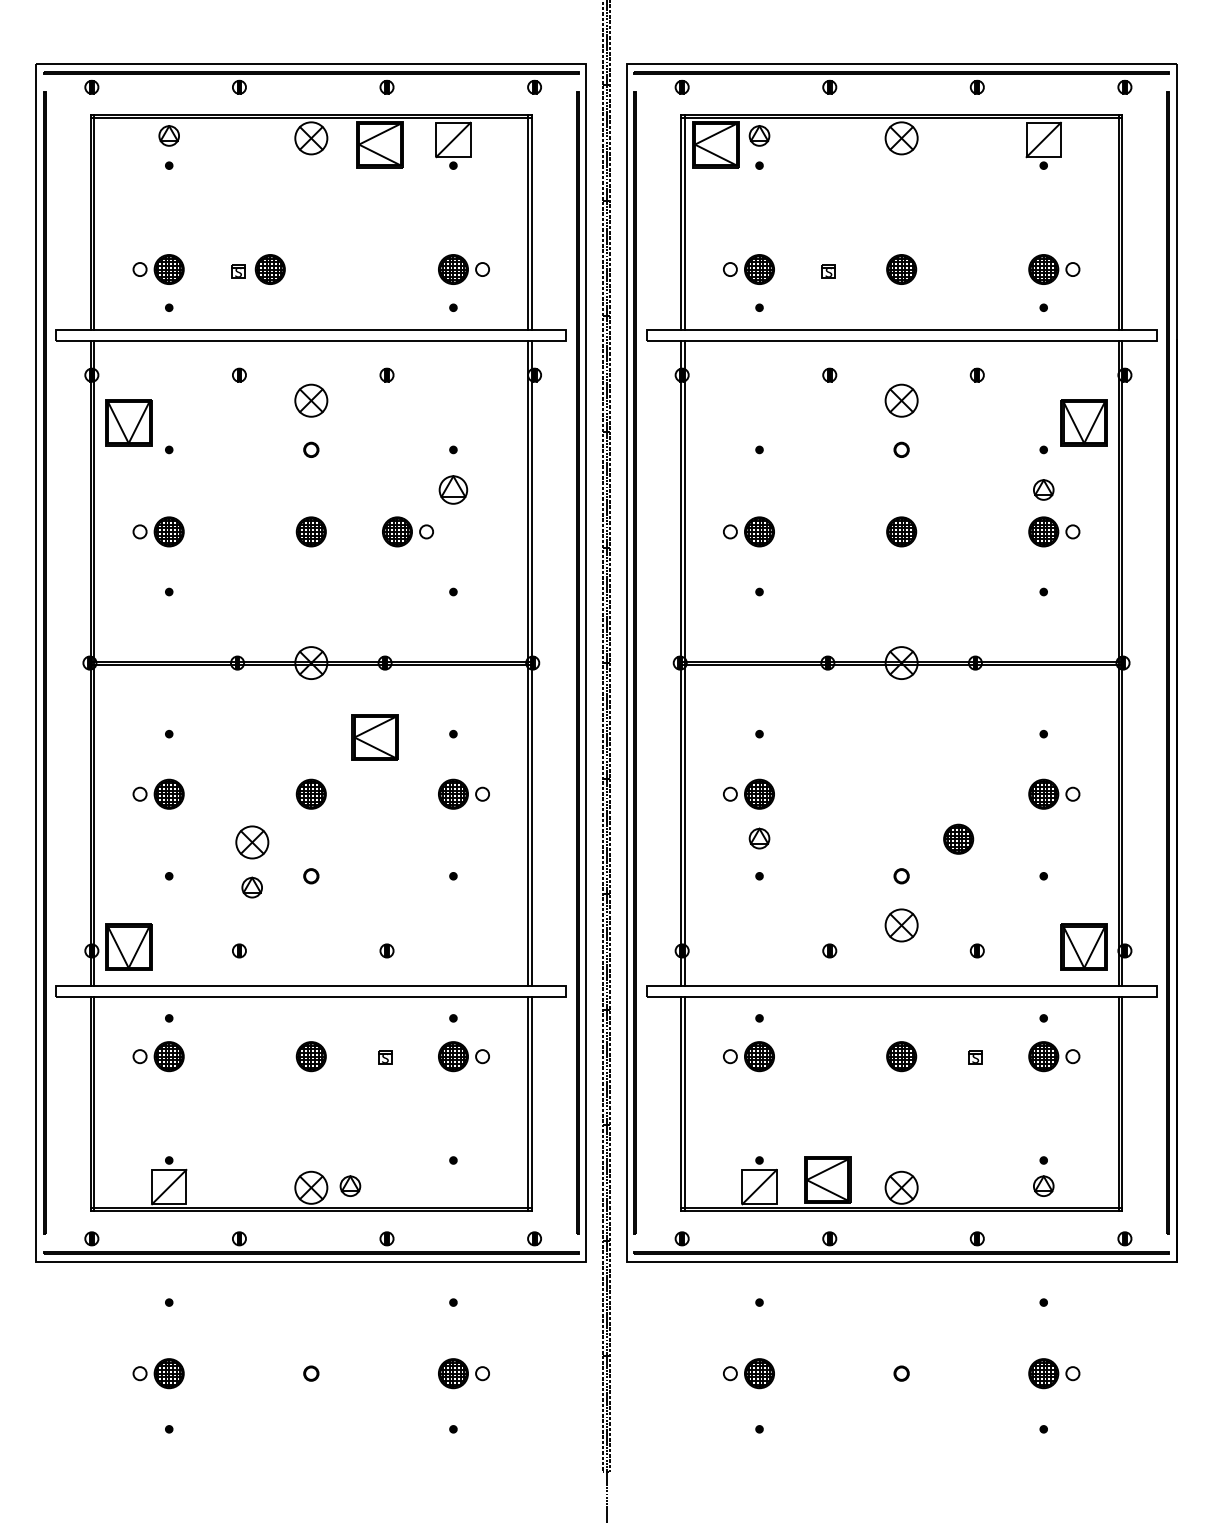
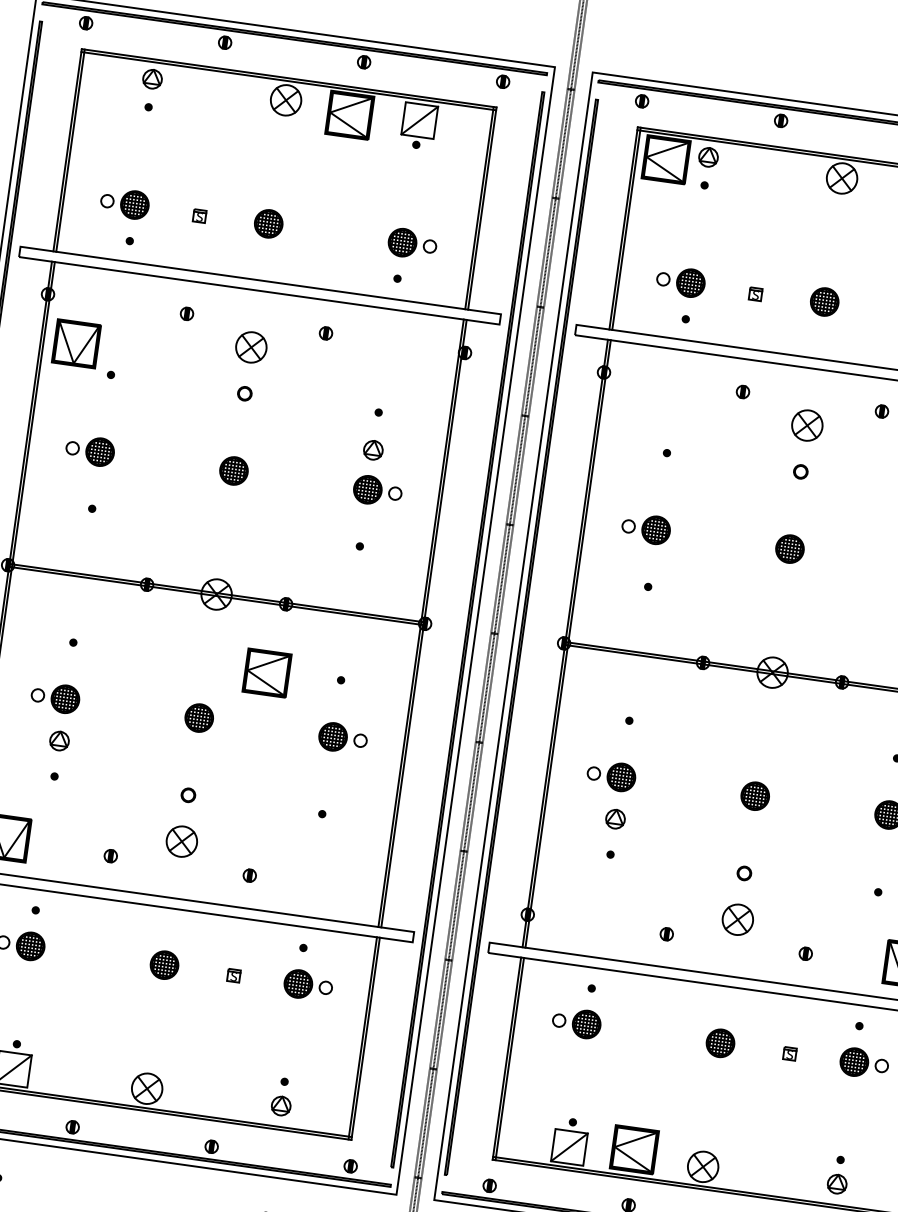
part: (269, 269) -> (267, 223), moved
part: (453, 489) -> (373, 449), size x0.71
part: (407, 531) -> (377, 490), moved
part: (958, 838) -> (755, 795), moved
part: (252, 842) -> (182, 841), moved
part: (251, 887) -> (58, 740), moved
part: (350, 1185) -> (281, 1105), moved

